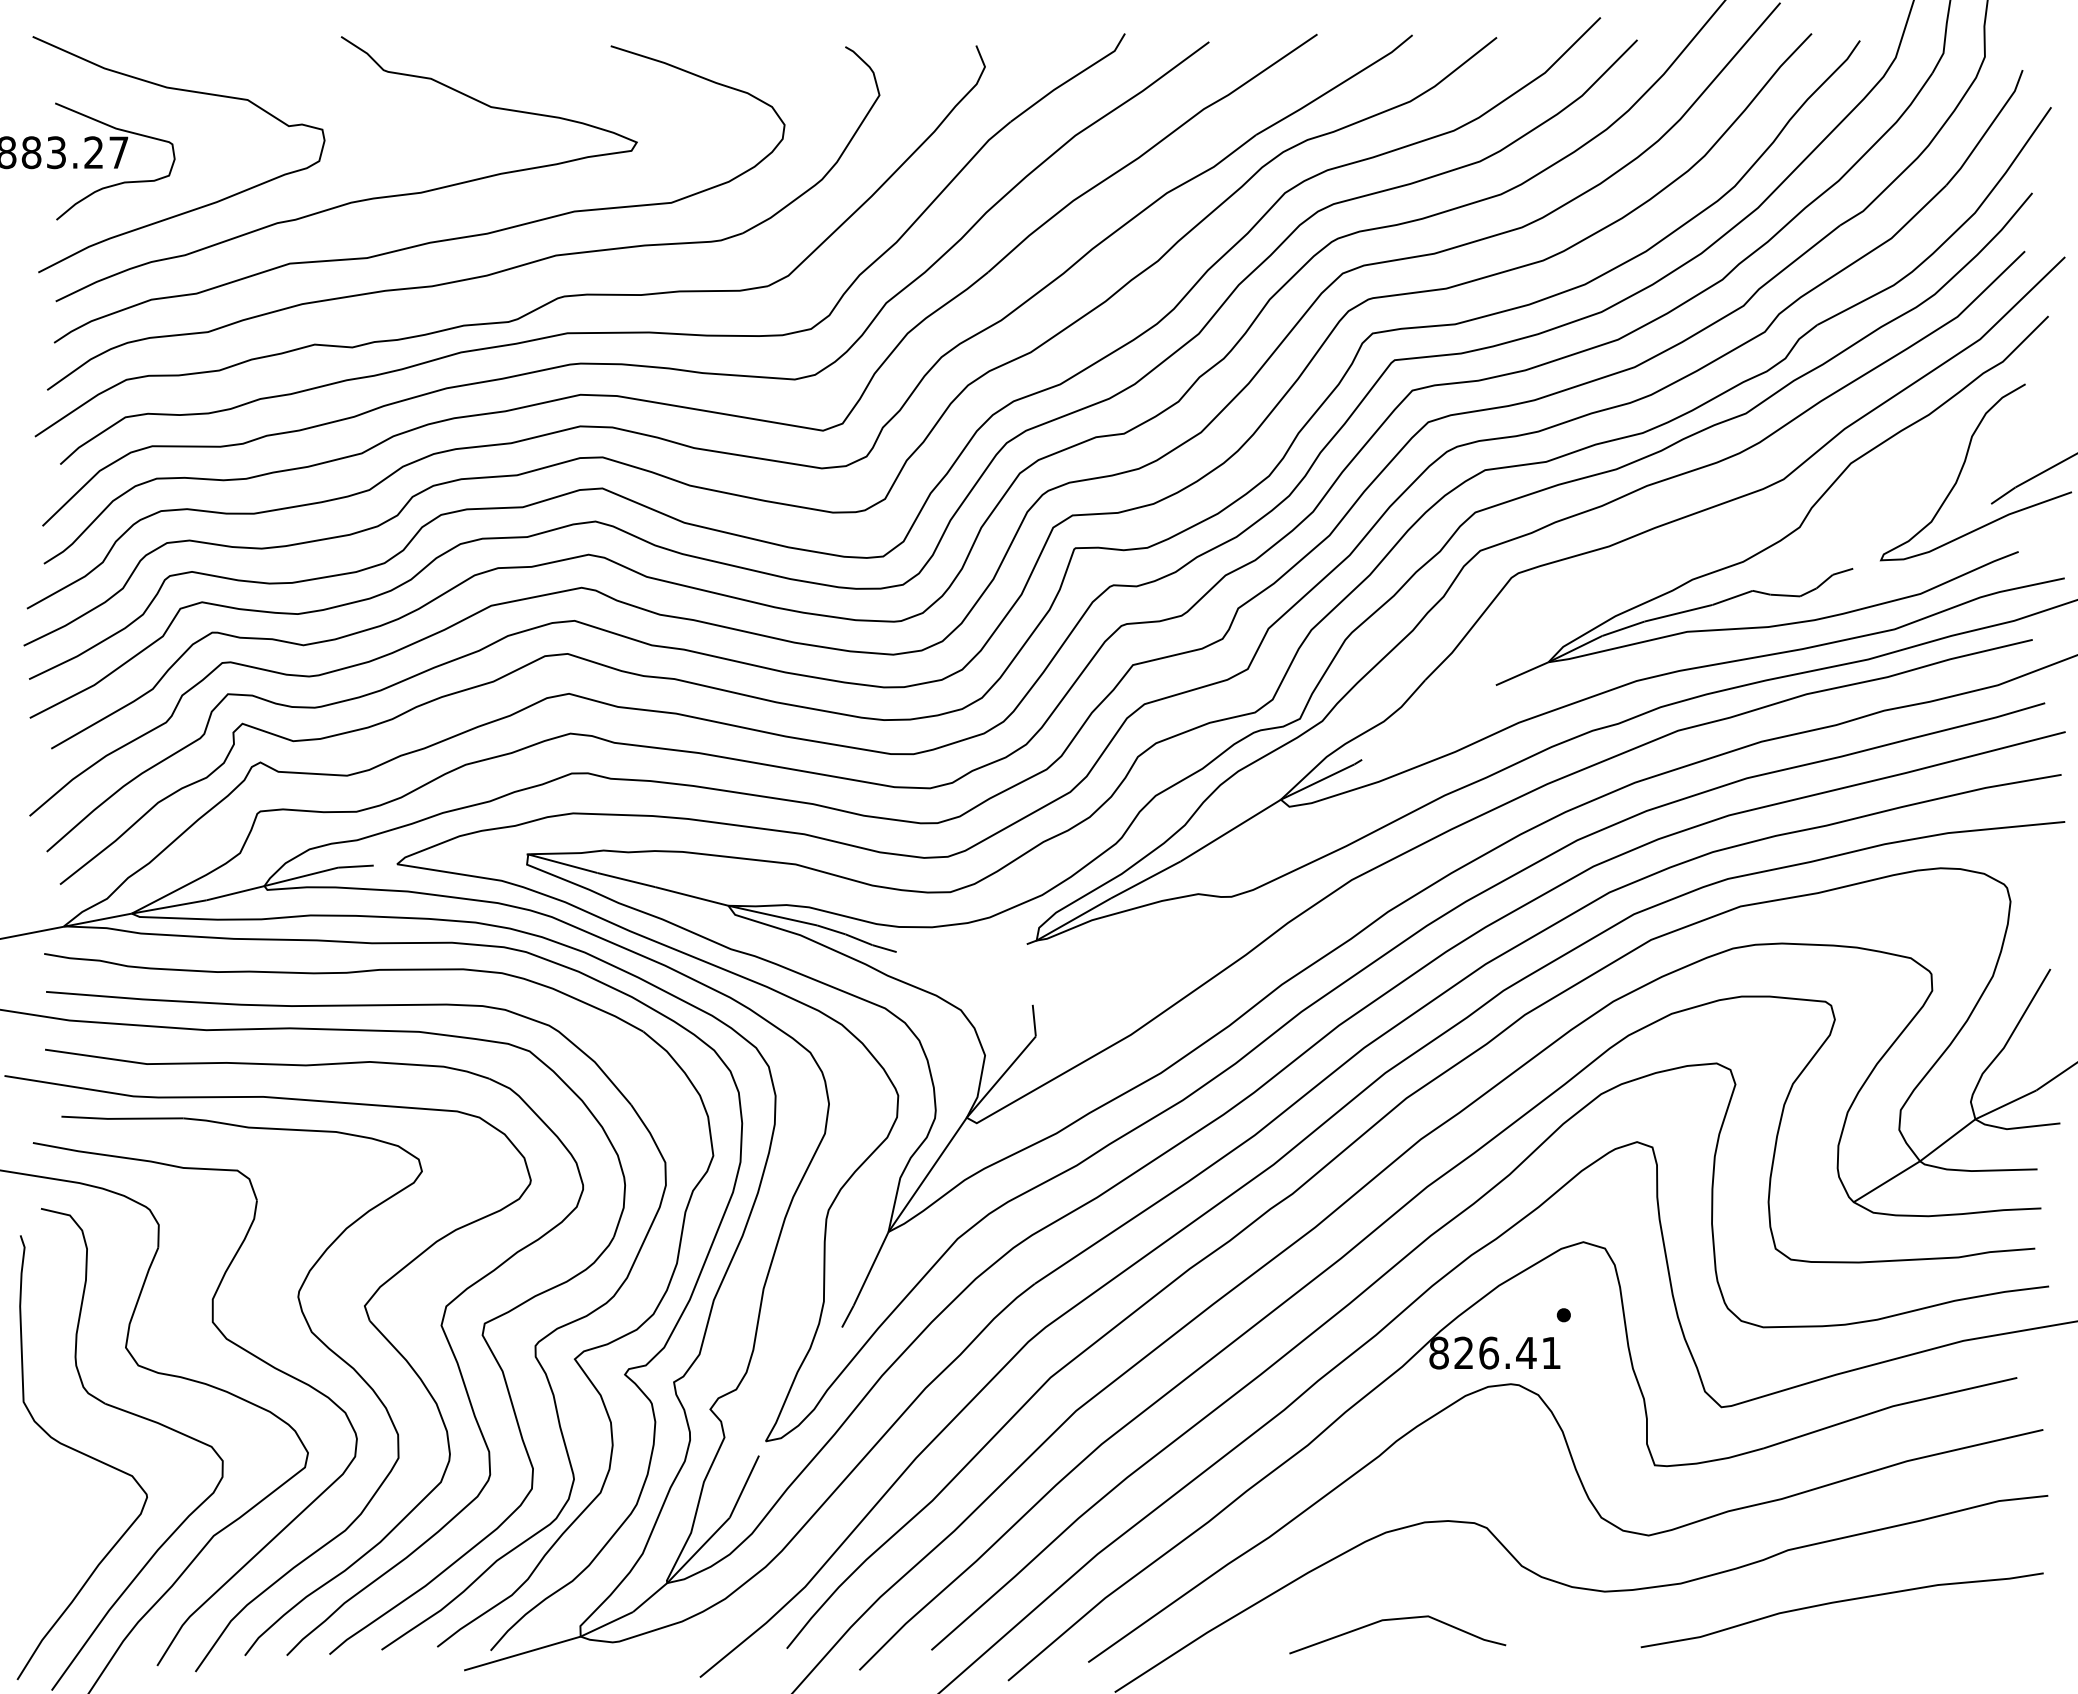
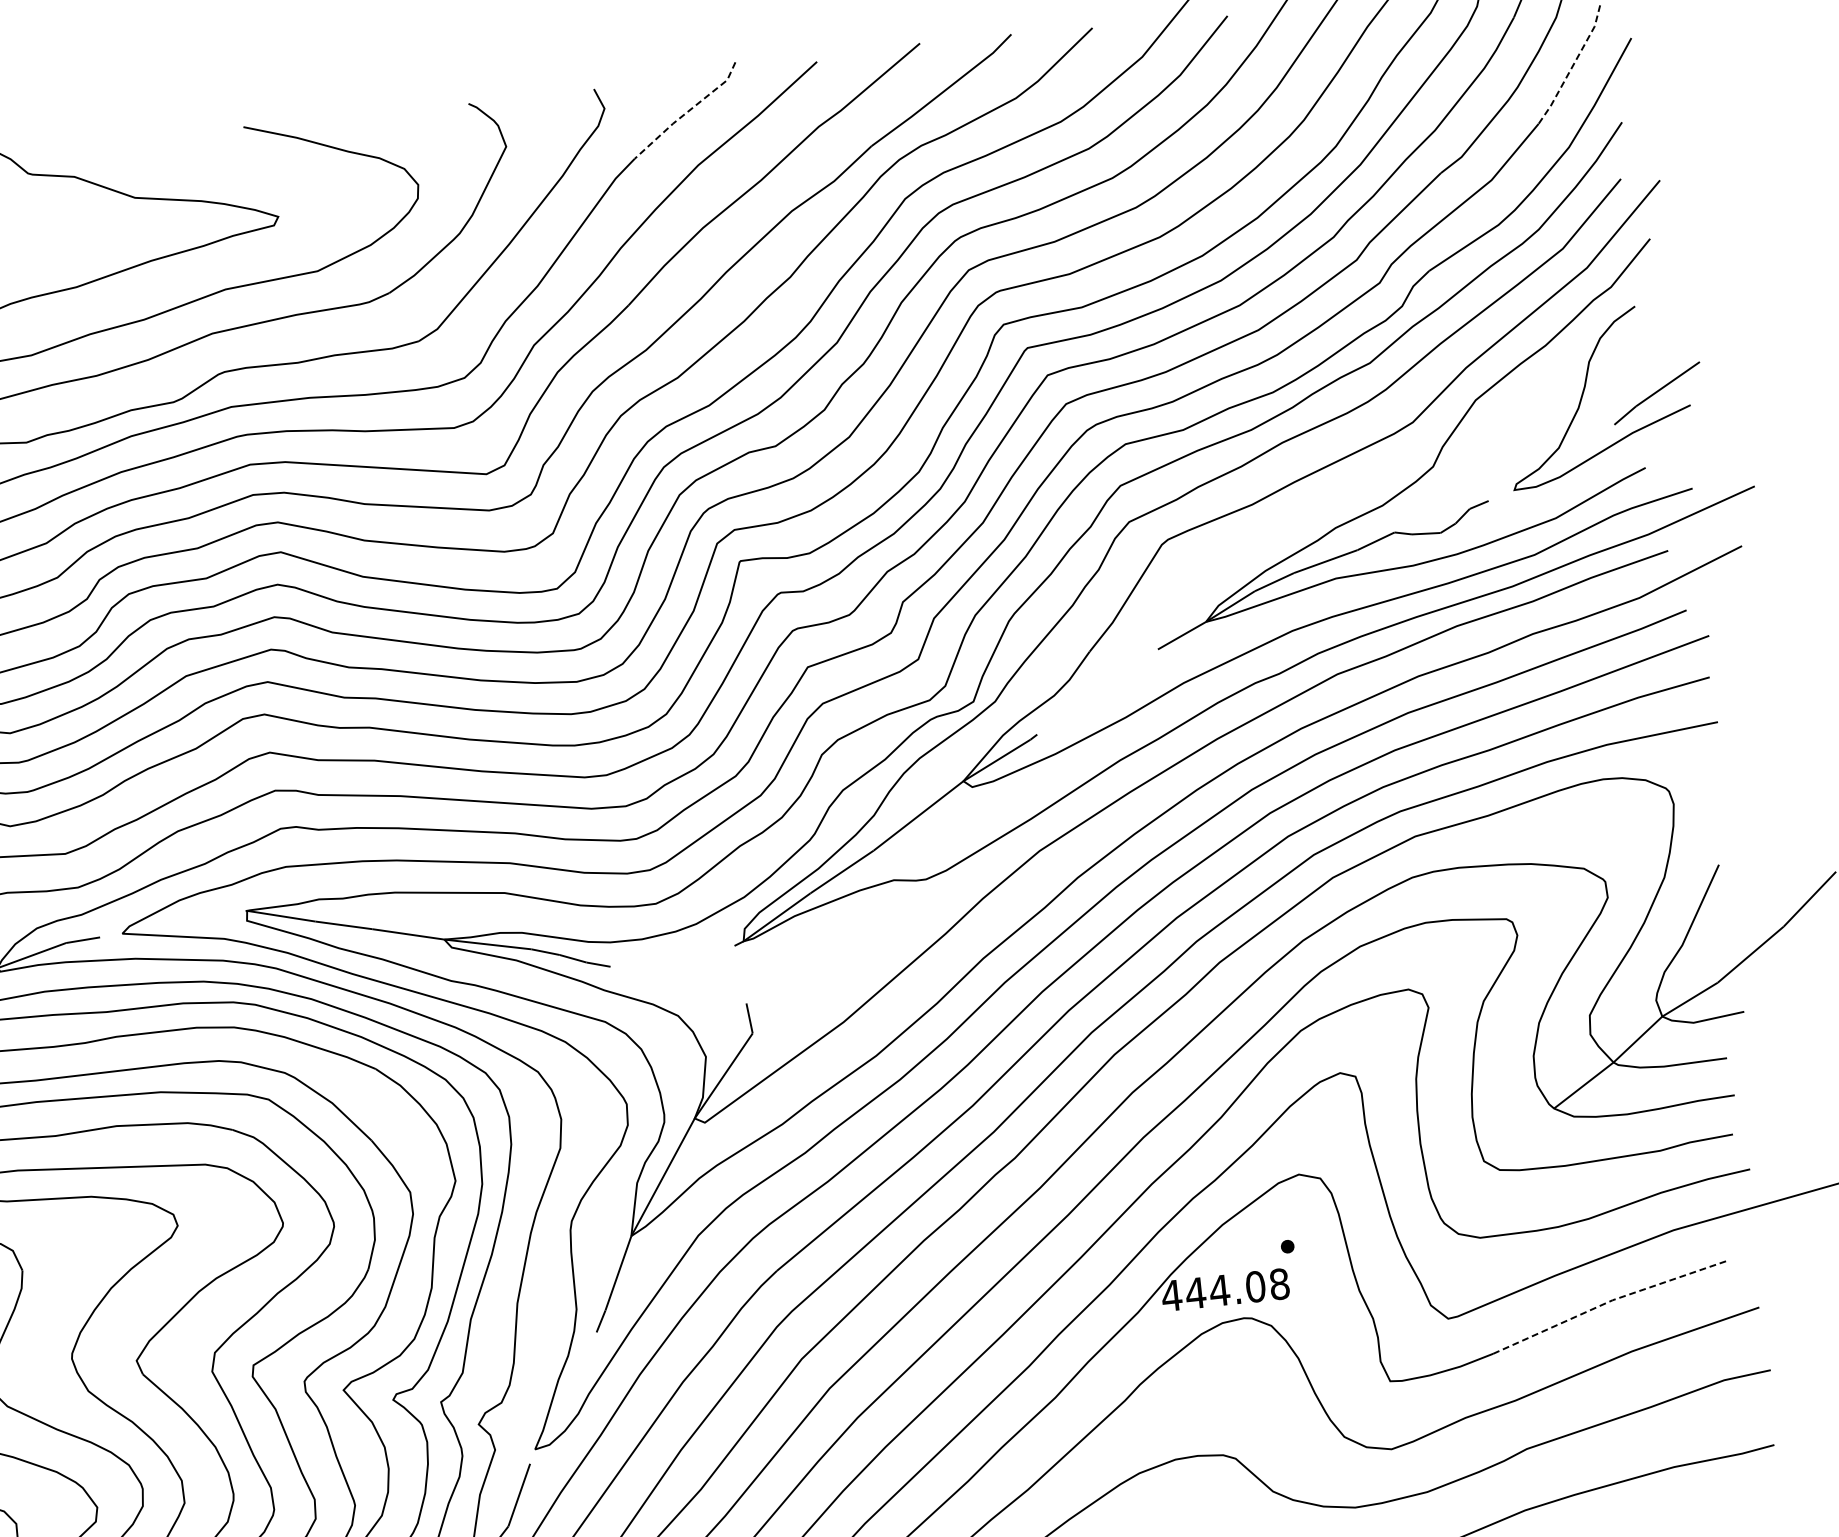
line: (1070, 79) -> (687, 112), solid -> dashed
line: (1987, 130) -> (1572, 66), solid -> dashed
text: (1494, 1352) -> (1224, 1289), 826.41 -> 444.08
line: (1890, 1407) -> (1610, 1301), solid -> dashed

